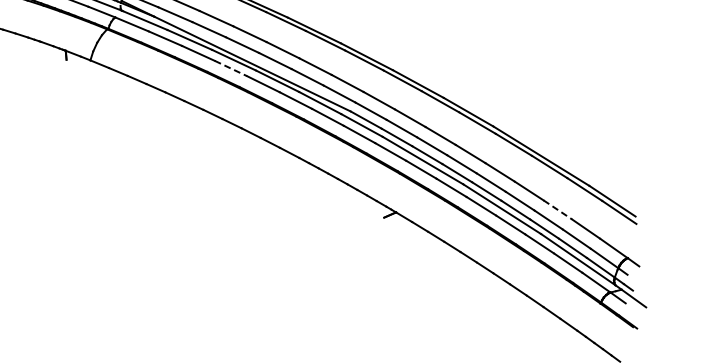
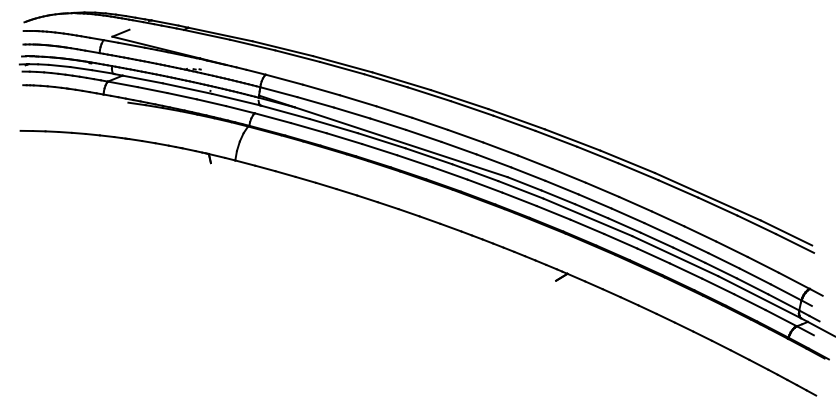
line: (231, 68) -> (380, 149), dashed -> solid
line: (557, 210) -> (731, 249), dashed -> solid

